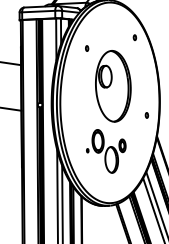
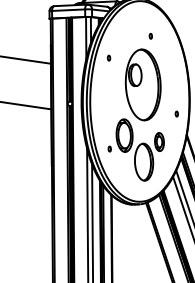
part: (134, 36) -> (150, 35), moved
part: (86, 47) -> (108, 57), moved
part: (105, 150) -> (135, 149), size x1.43

